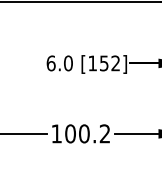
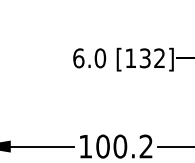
text: (104, 62) -> (145, 57), [152] -> [132]

